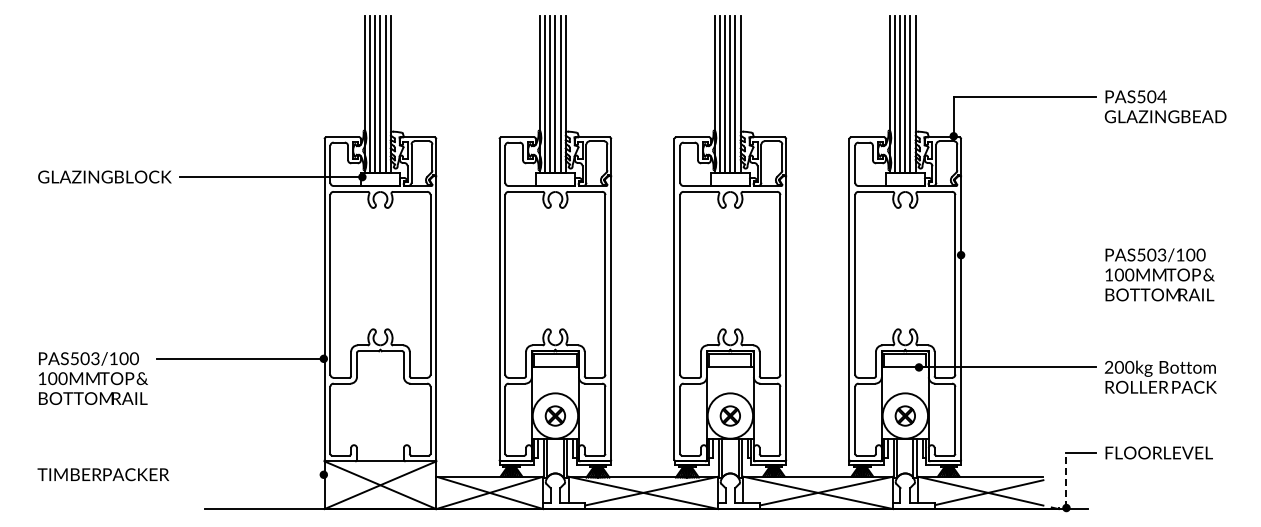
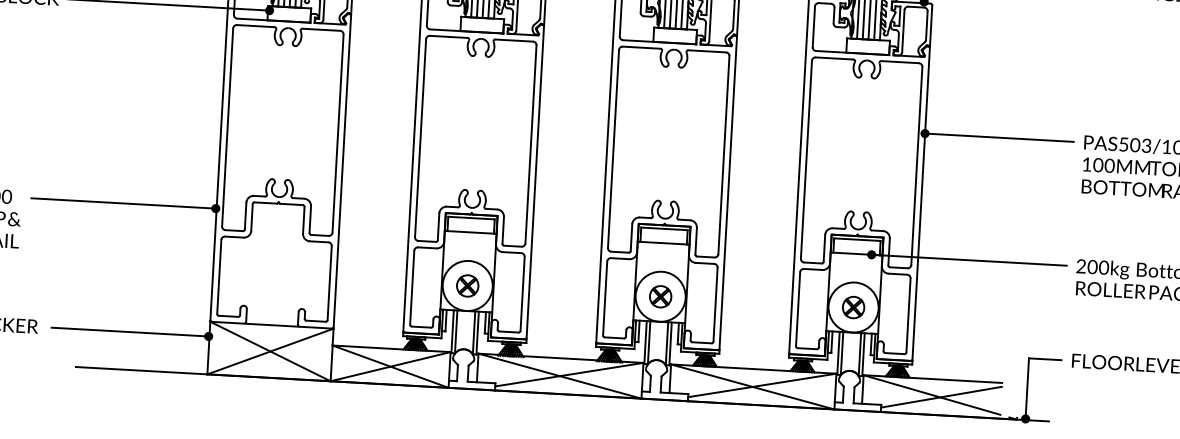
line: (1028, 255) -> (999, 138), added
line: (252, 474) -> (130, 331), added
line: (1066, 480) -> (1027, 388), dashed -> solid

